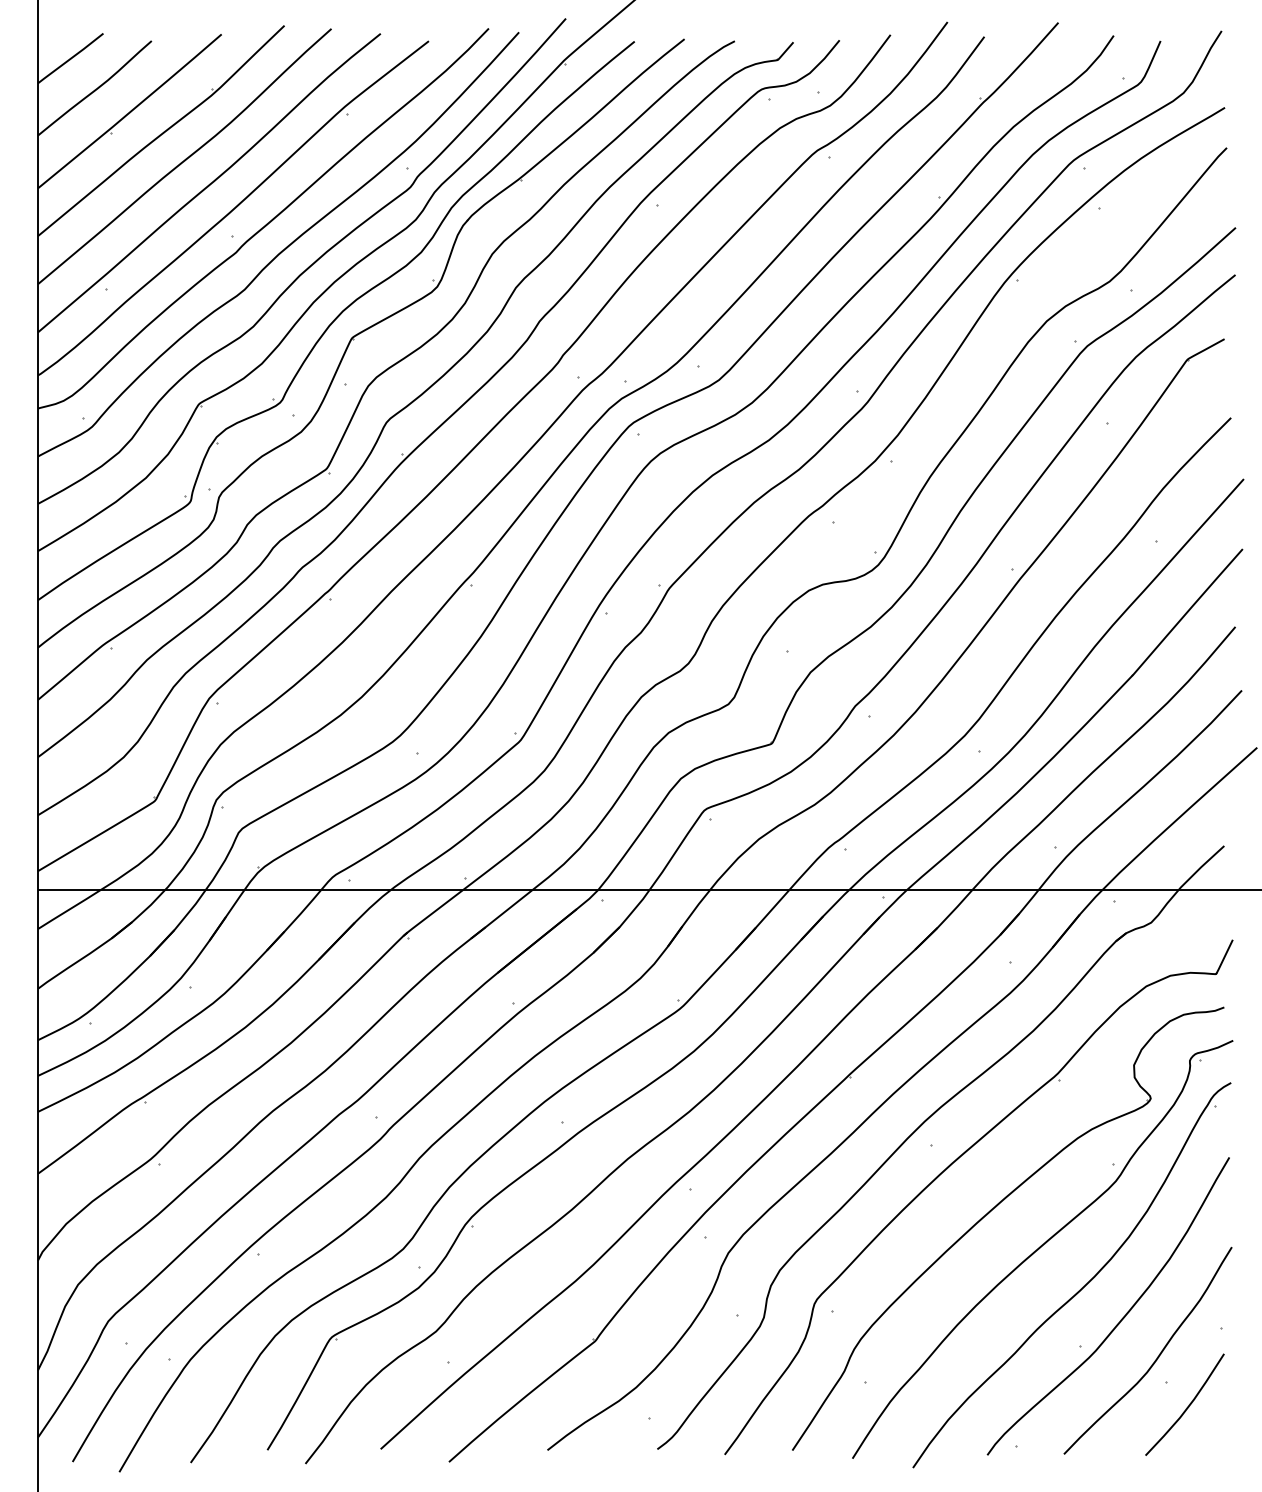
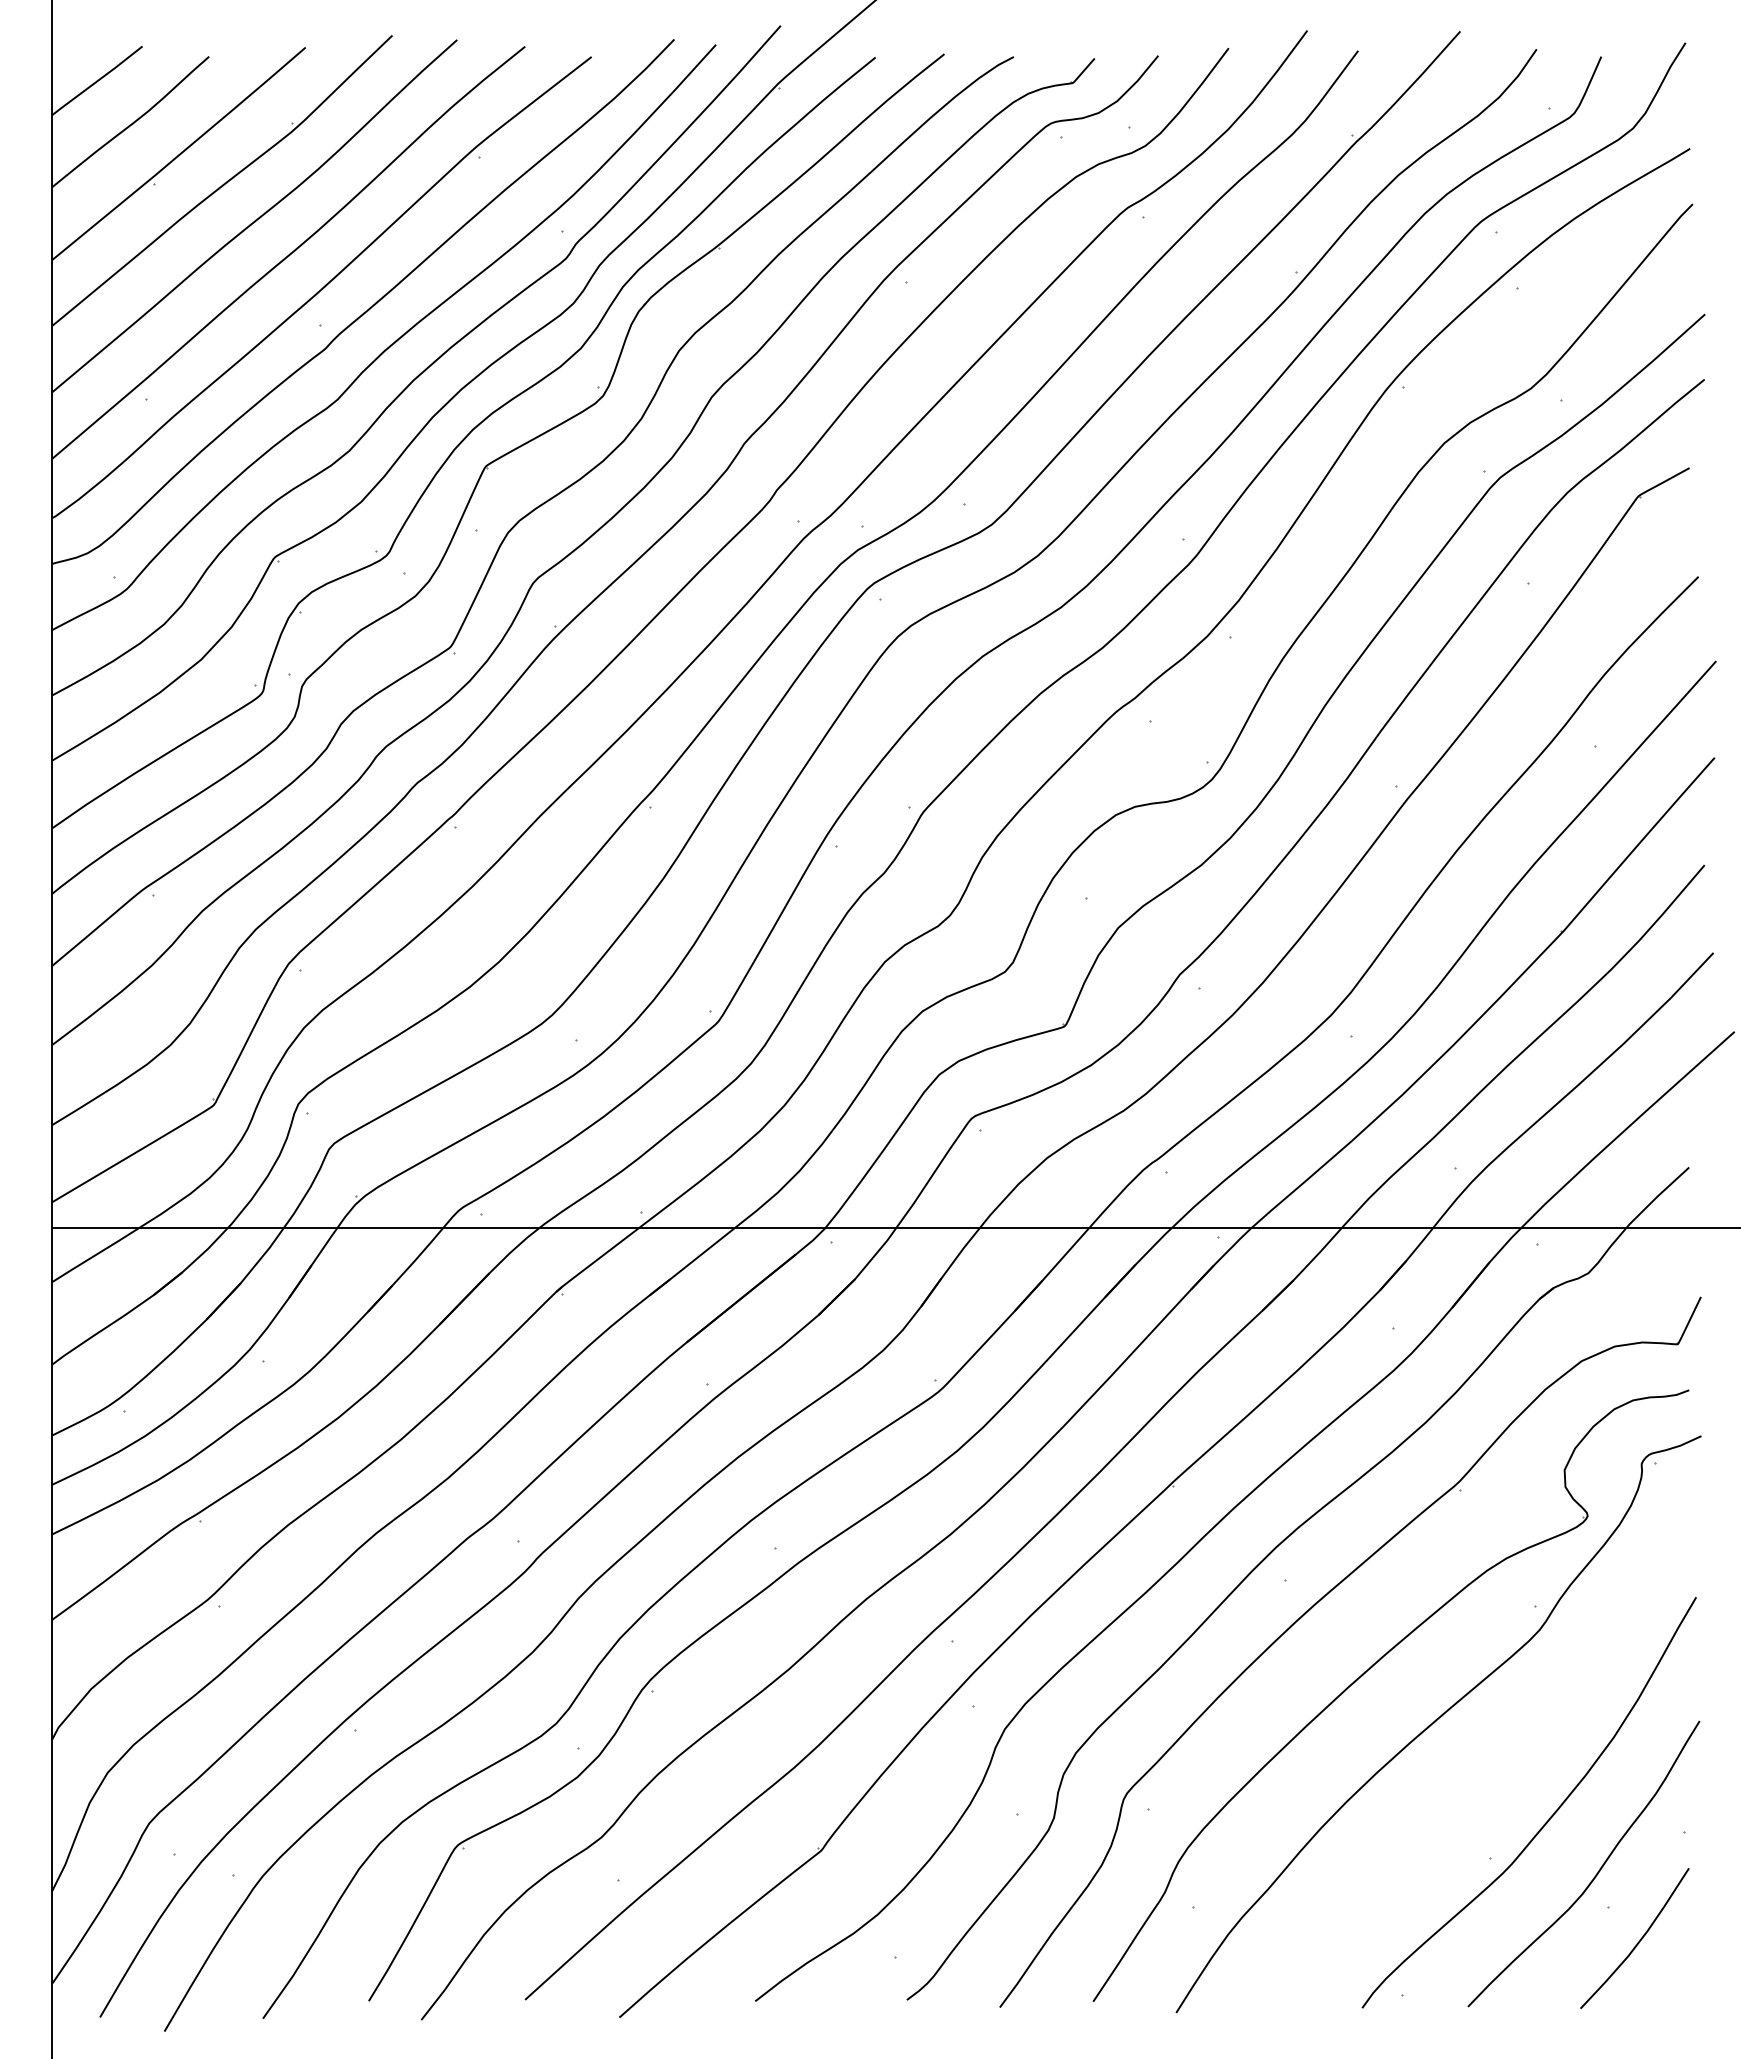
part: (1083, 1286) -> (1494, 1775), removed

